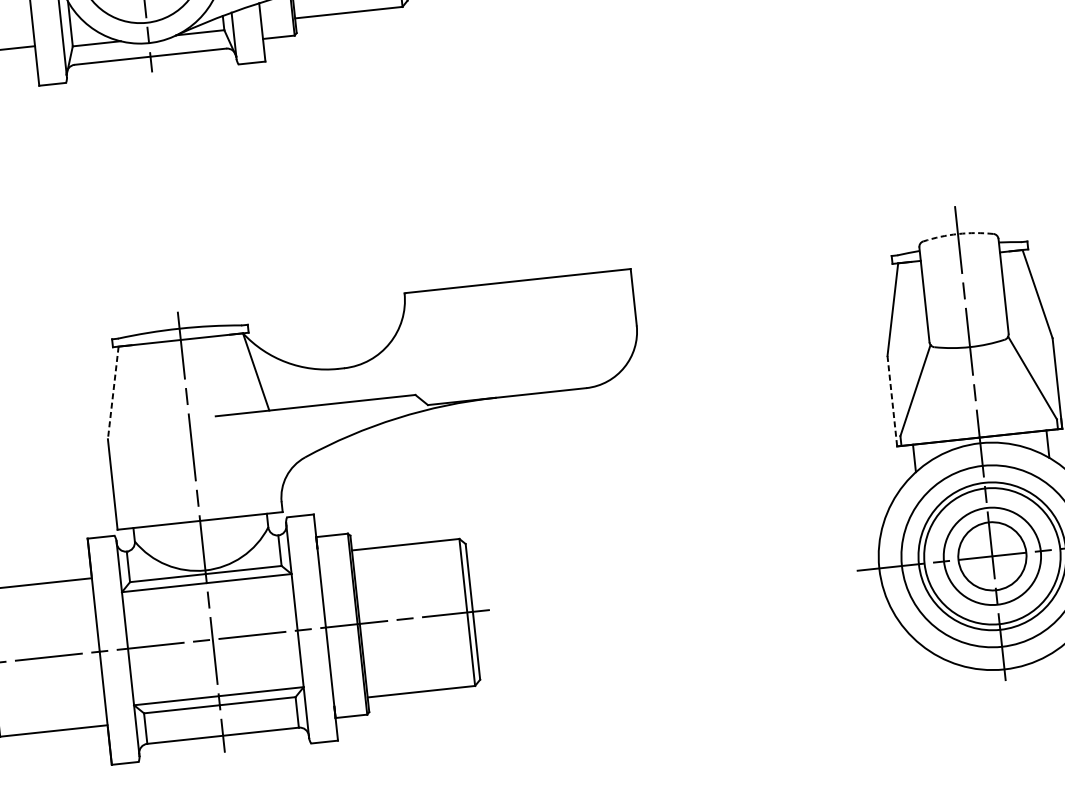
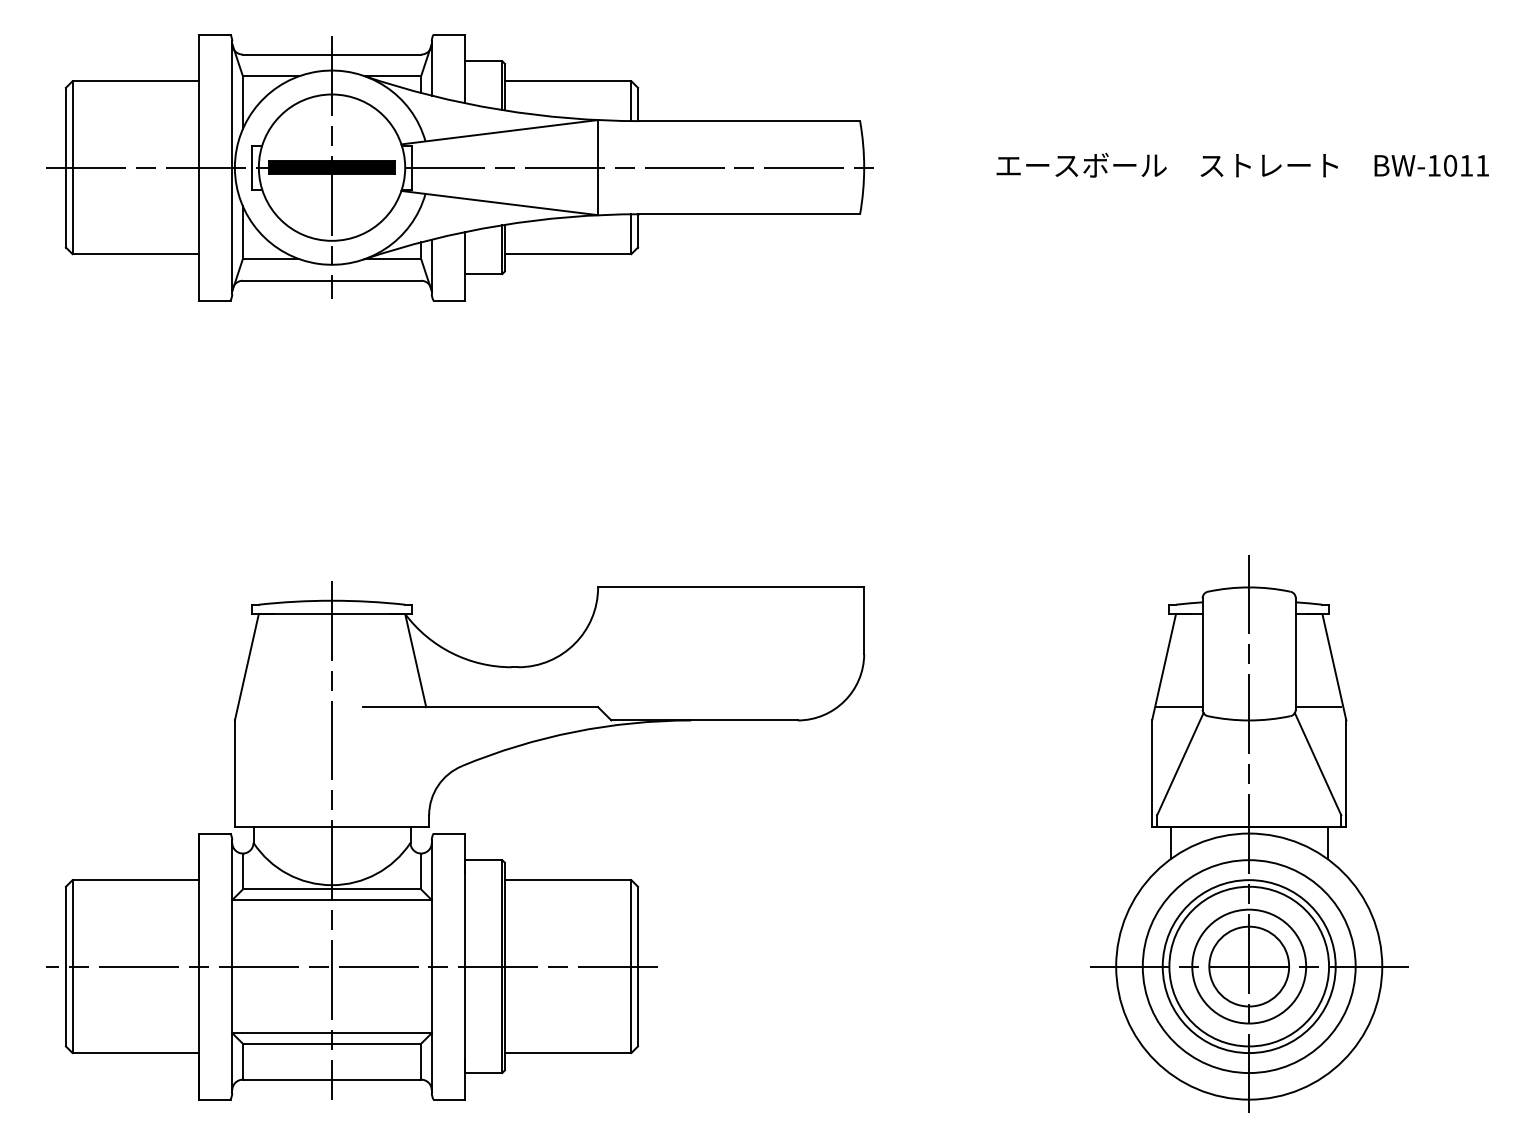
arc: (958, 234) -> (1249, 587), dashed -> solid
line: (1027, 329) -> (1318, 707), added
line: (909, 342) -> (1179, 707), added
line: (112, 393) -> (246, 667), dashed -> solid
line: (892, 401) -> (1152, 774), dashed -> solid

